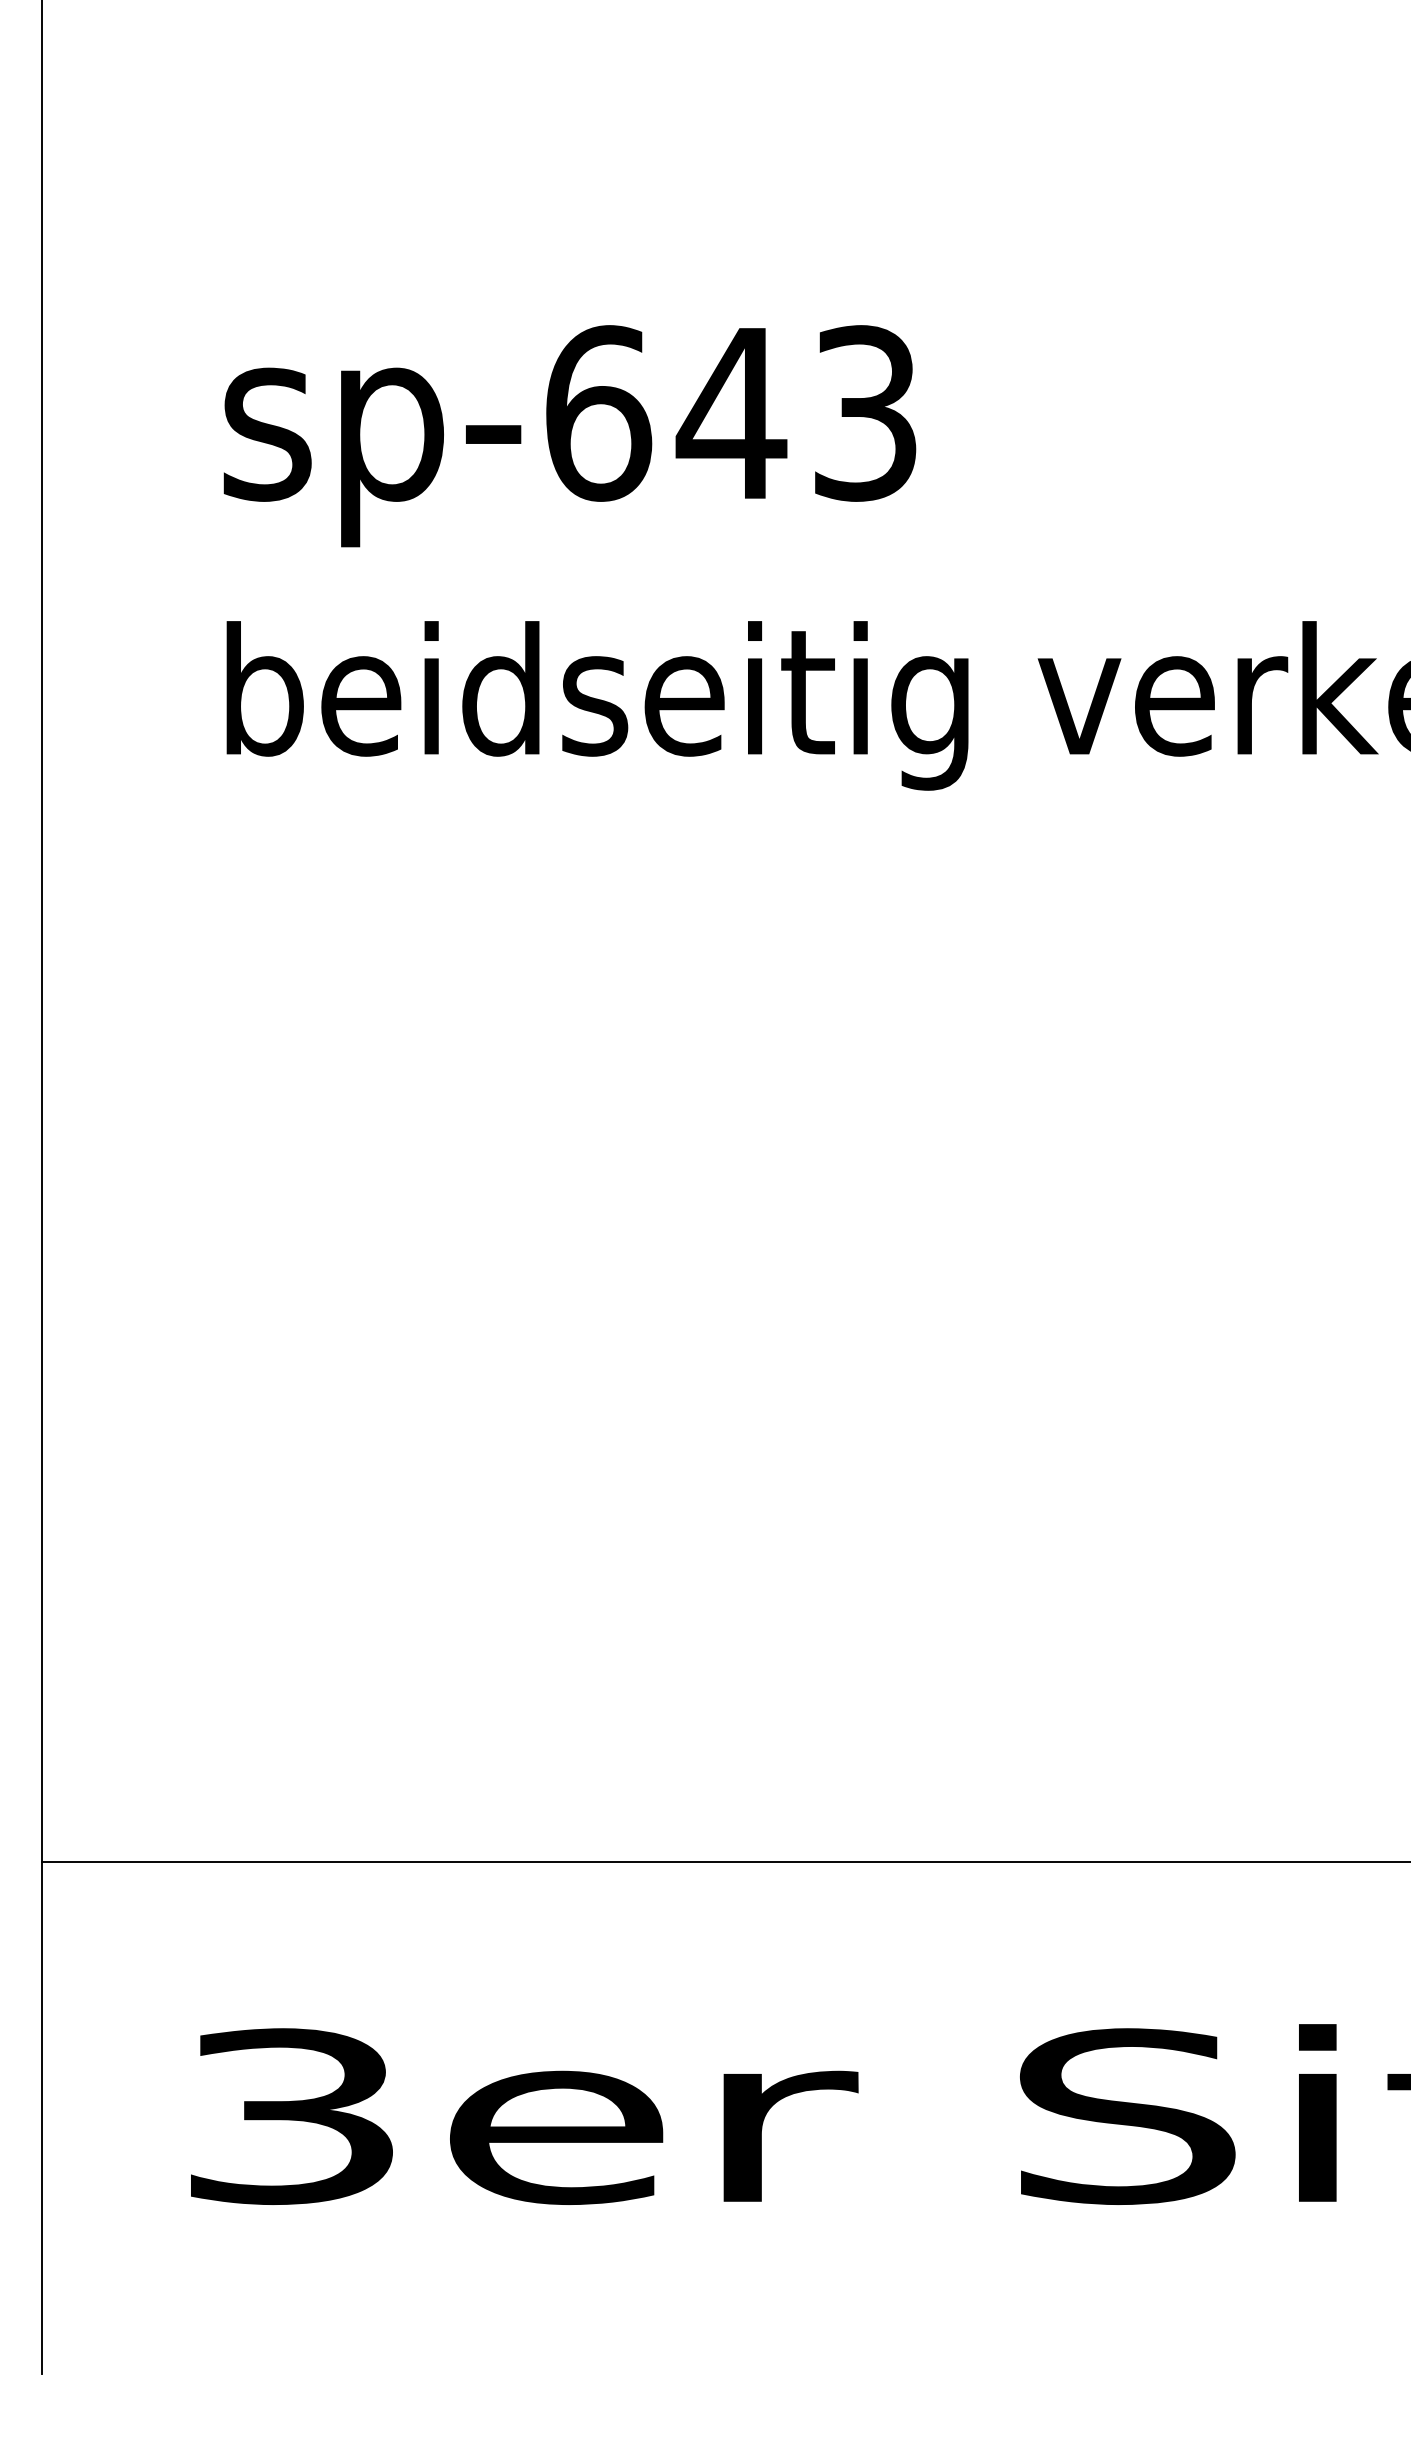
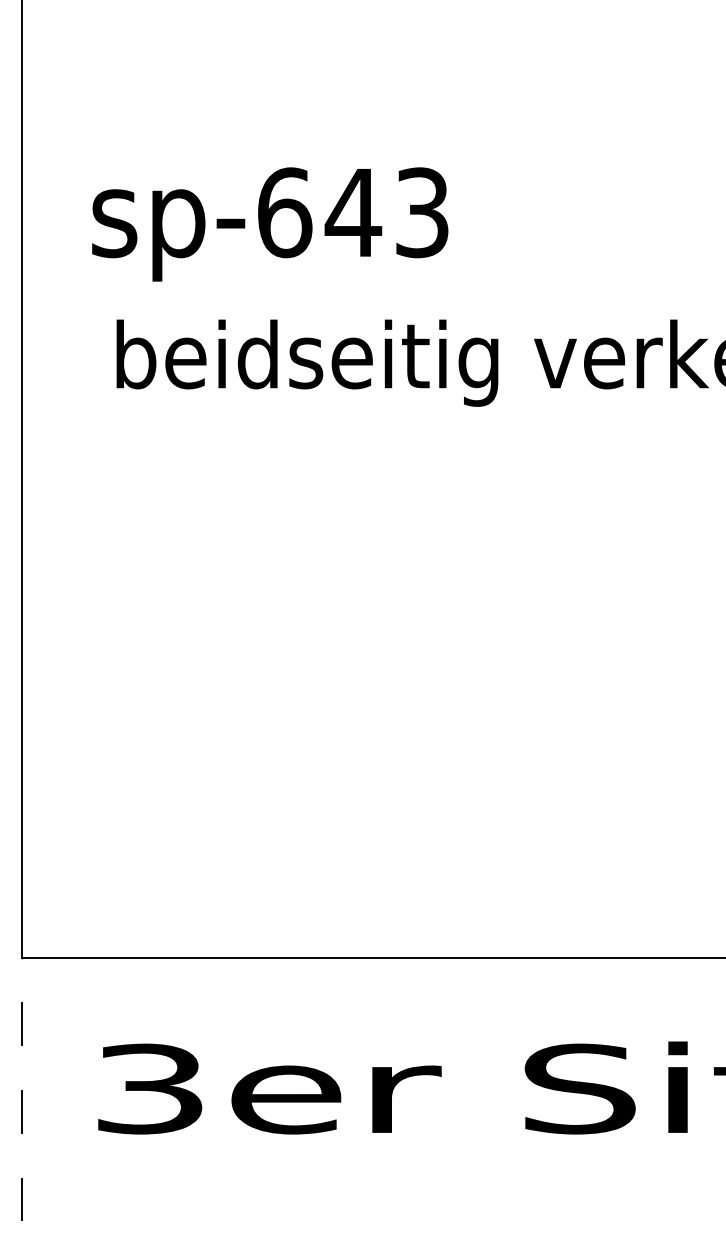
text: (570, 436) -> (270, 224), moved
line: (41, 2117) -> (21, 1089), solid -> dashed

